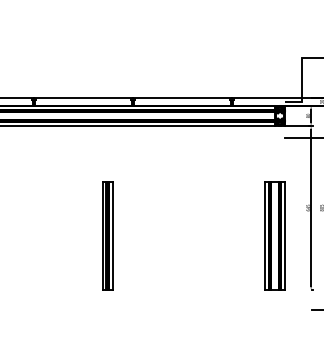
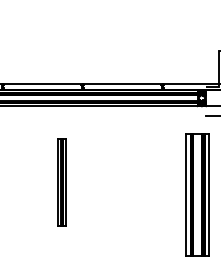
part: (107, 235) -> (62, 181), moved
part: (274, 235) -> (197, 194), size x1.4

